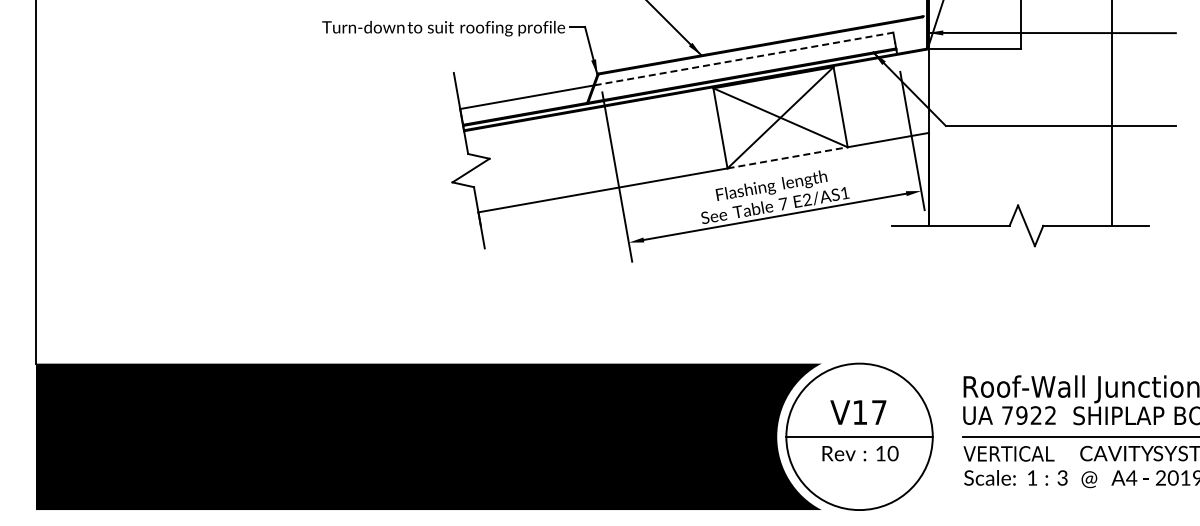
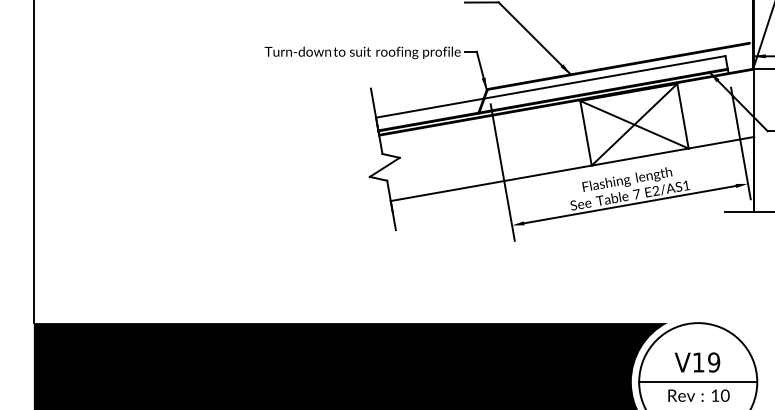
line: (744, 58) -> (605, 76), dashed -> solid
line: (788, 157) -> (640, 156), dashed -> solid
text: (878, 412) -> (713, 362), V17 -> V19

